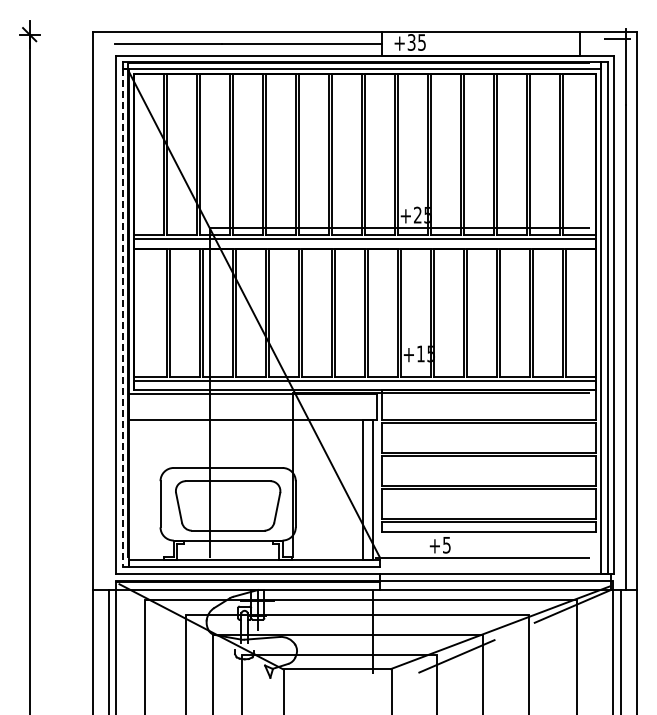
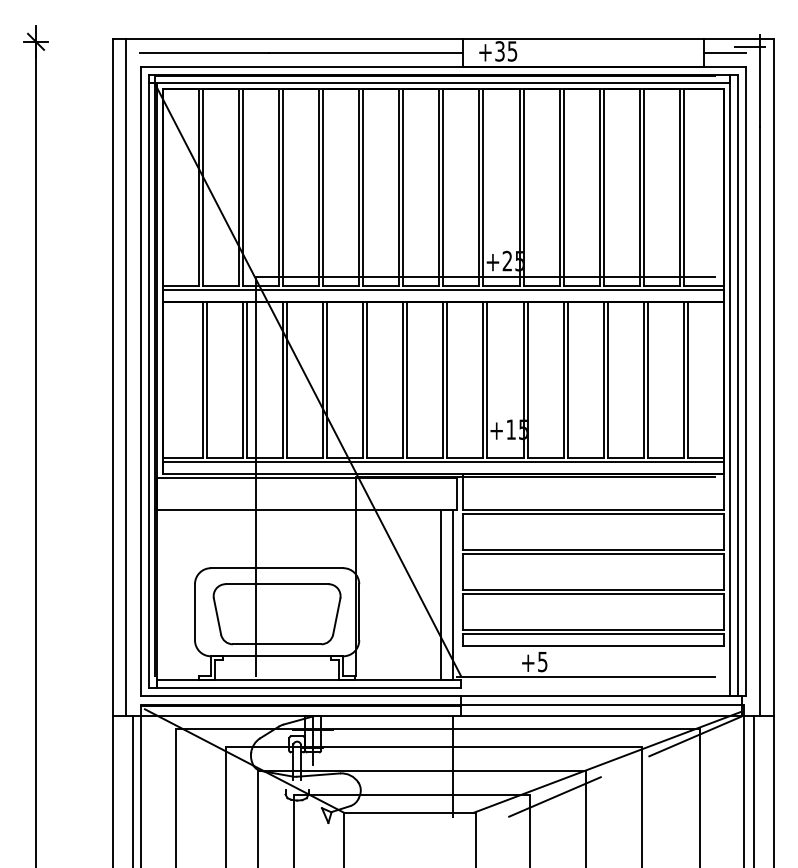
line: (596, 44) -> (724, 53), added
line: (103, 311) -> (125, 378), added
line: (122, 318) -> (148, 386), dashed -> solid

